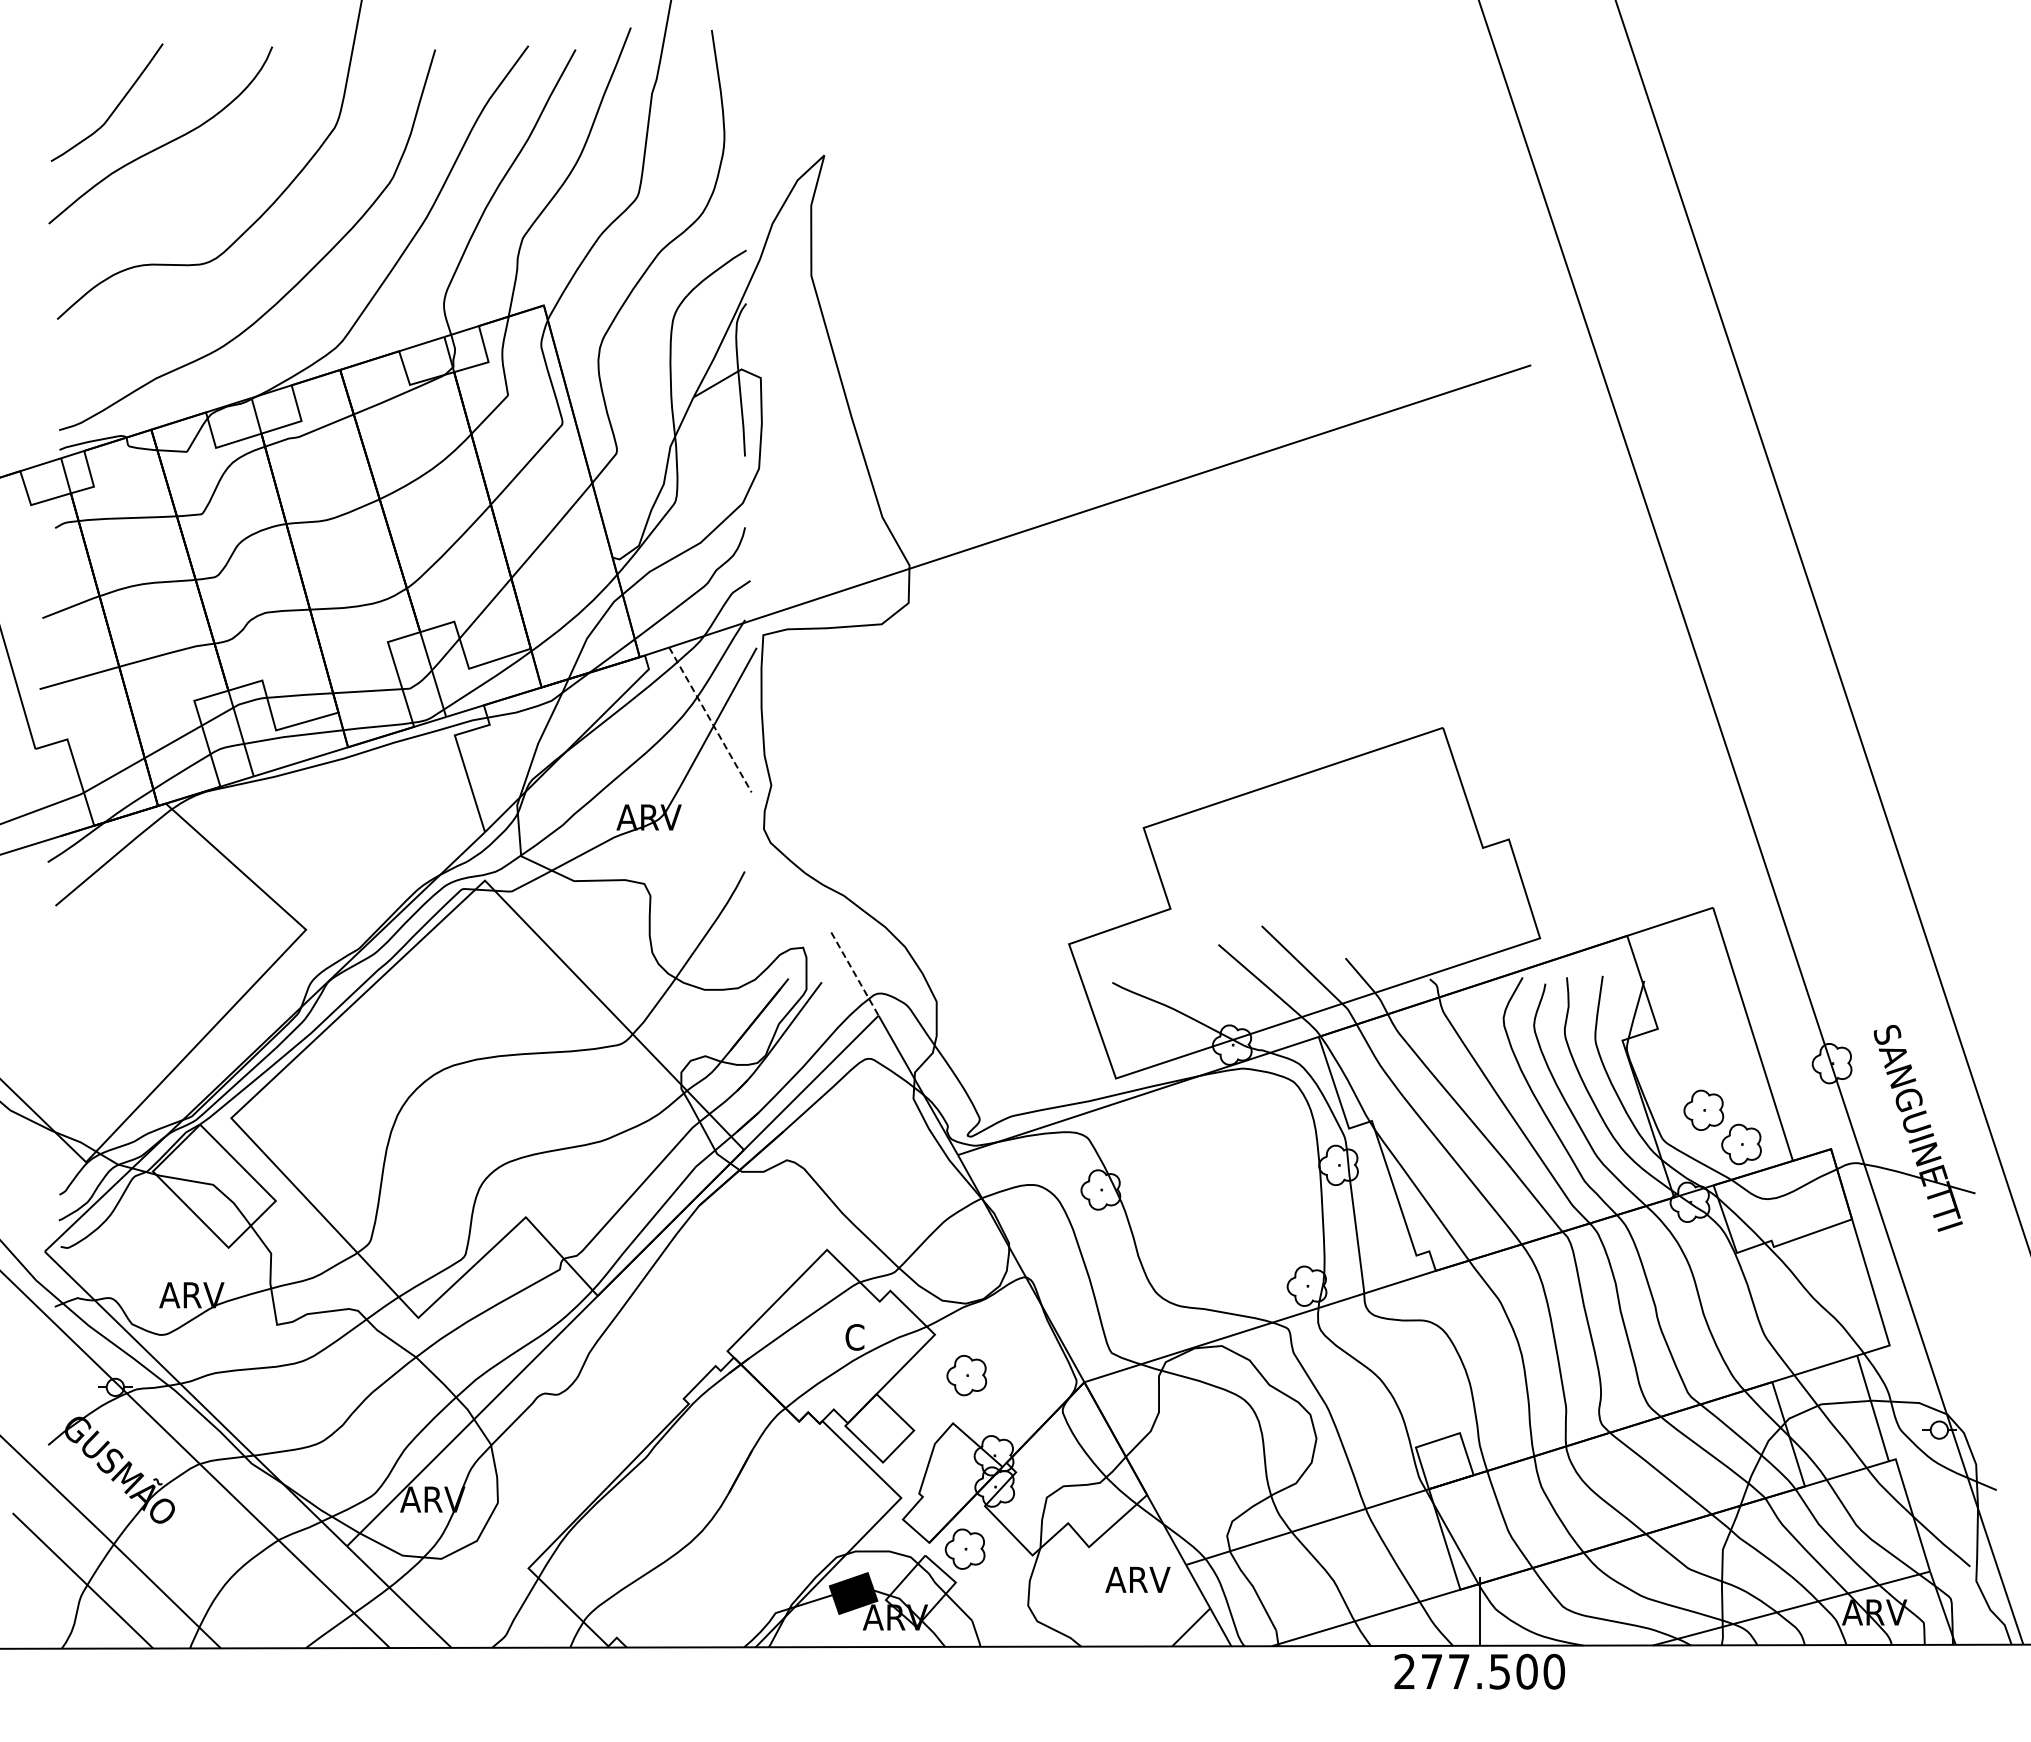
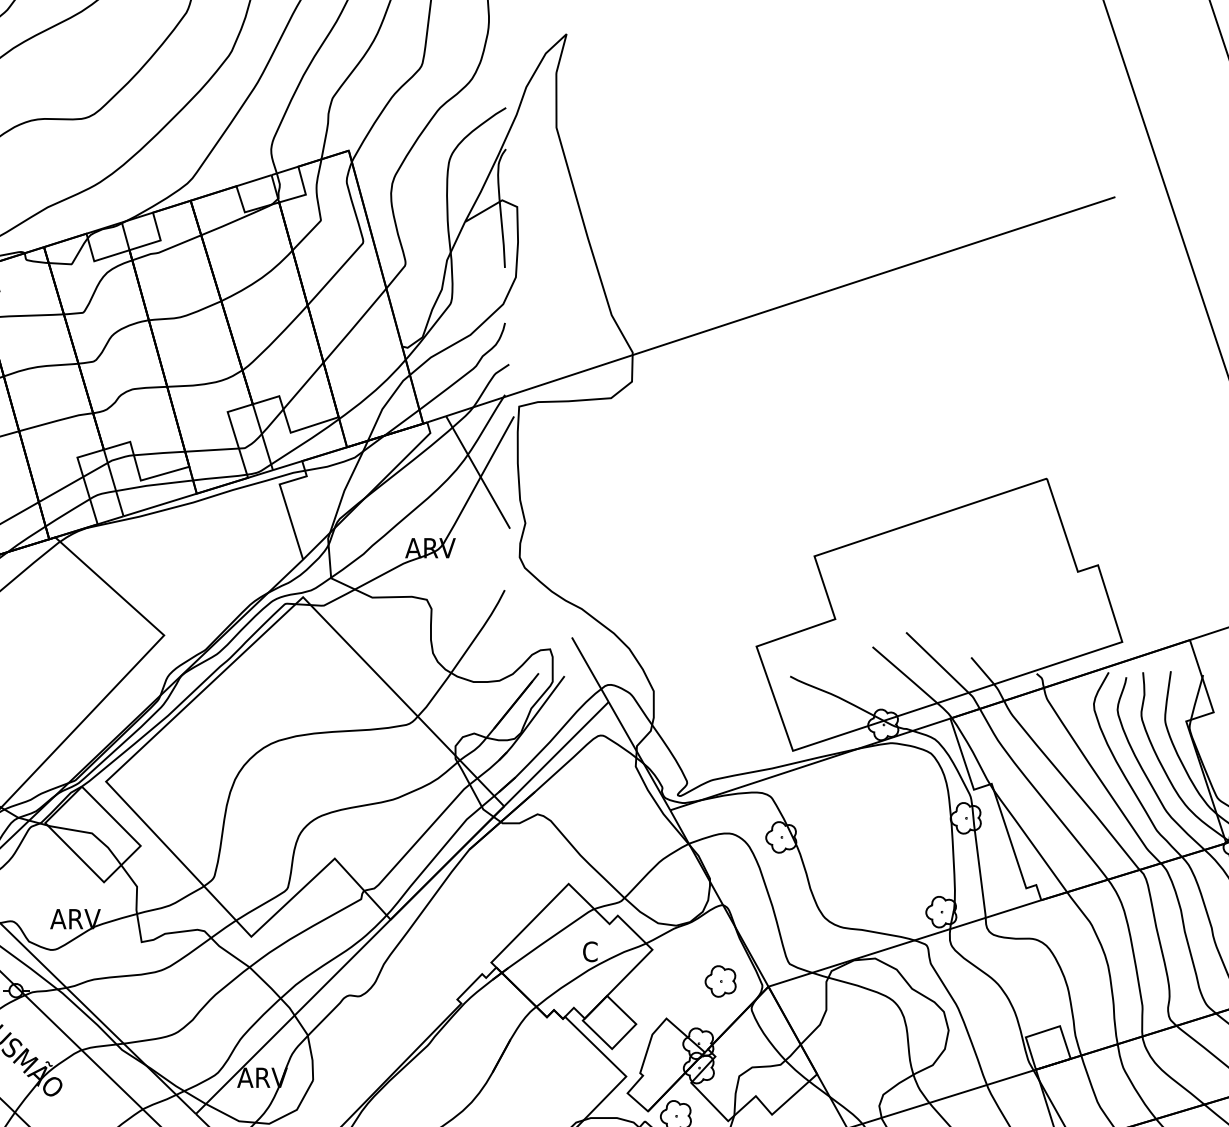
line: (710, 720) -> (478, 472), dashed -> solid
line: (854, 974) -> (589, 670), dashed -> solid
part: (966, 1375) -> (720, 981), moved

